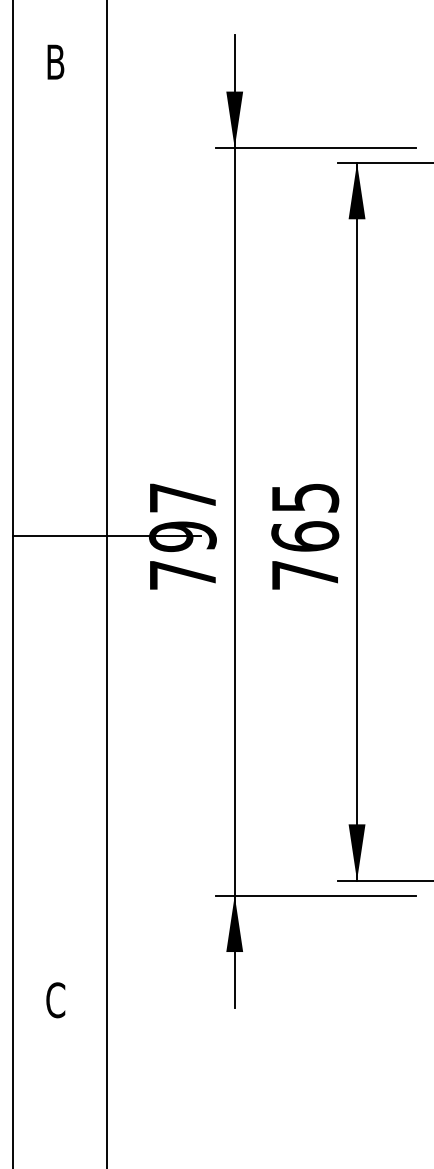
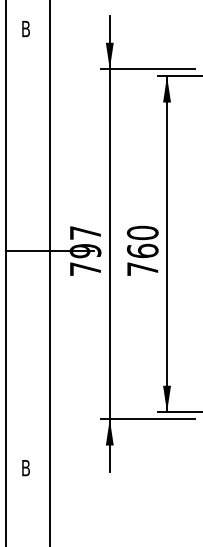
text: (304, 496) -> (142, 232), 765 -> 760
text: (54, 998) -> (25, 467), C -> B

